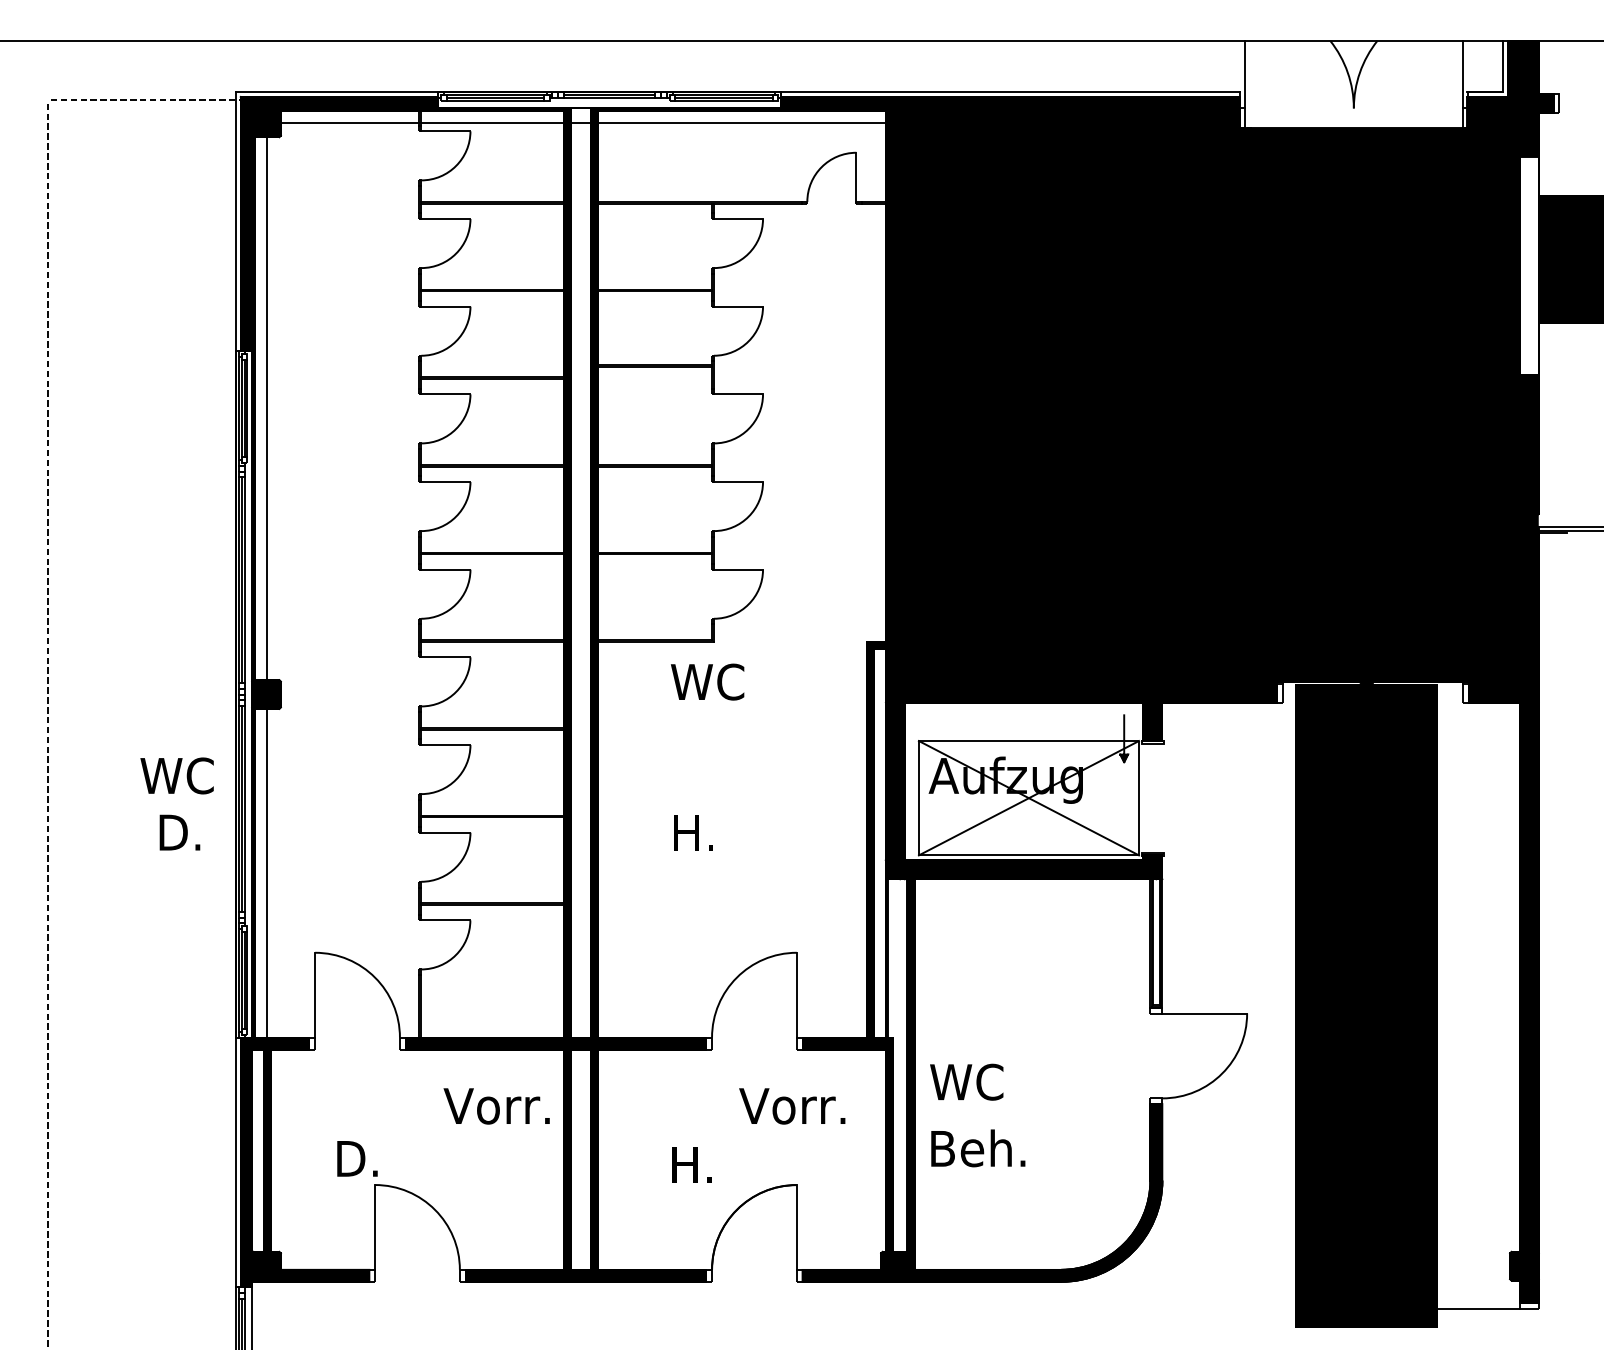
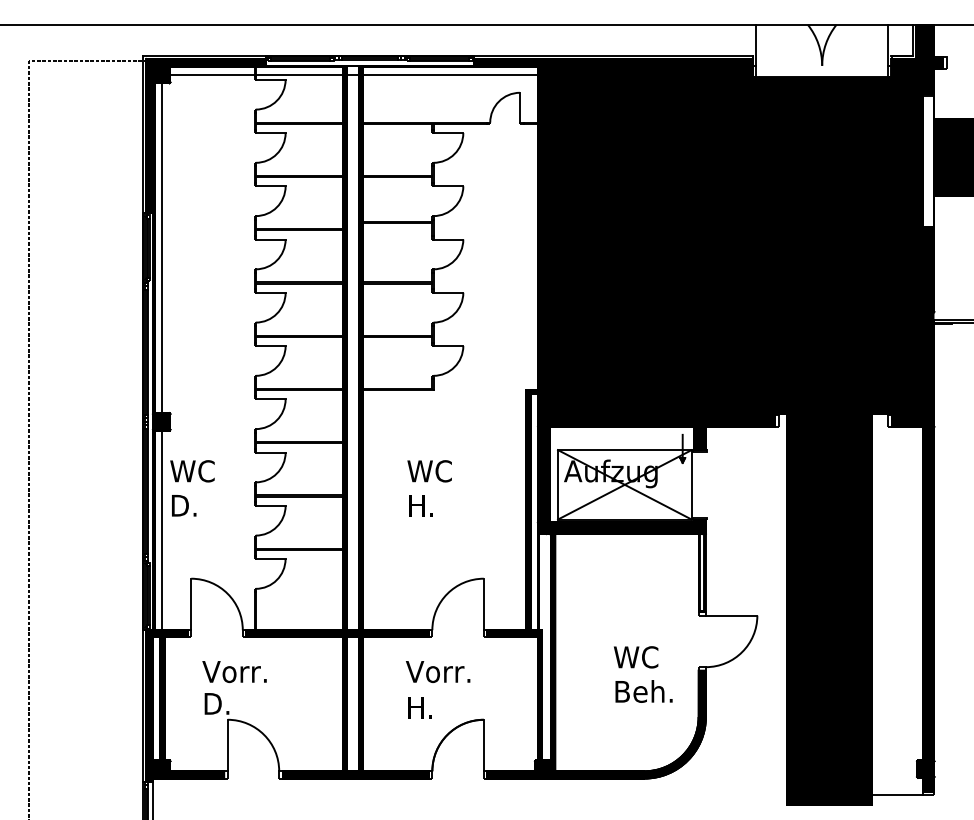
text: (707, 682) -> (429, 471), moved
text: (177, 776) -> (192, 471), moved
text: (180, 832) -> (184, 505), moved
text: (967, 1082) -> (636, 657), moved
text: (792, 1105) -> (438, 671), moved
text: (496, 1107) -> (234, 672), moved
text: (977, 1148) -> (643, 691), moved

